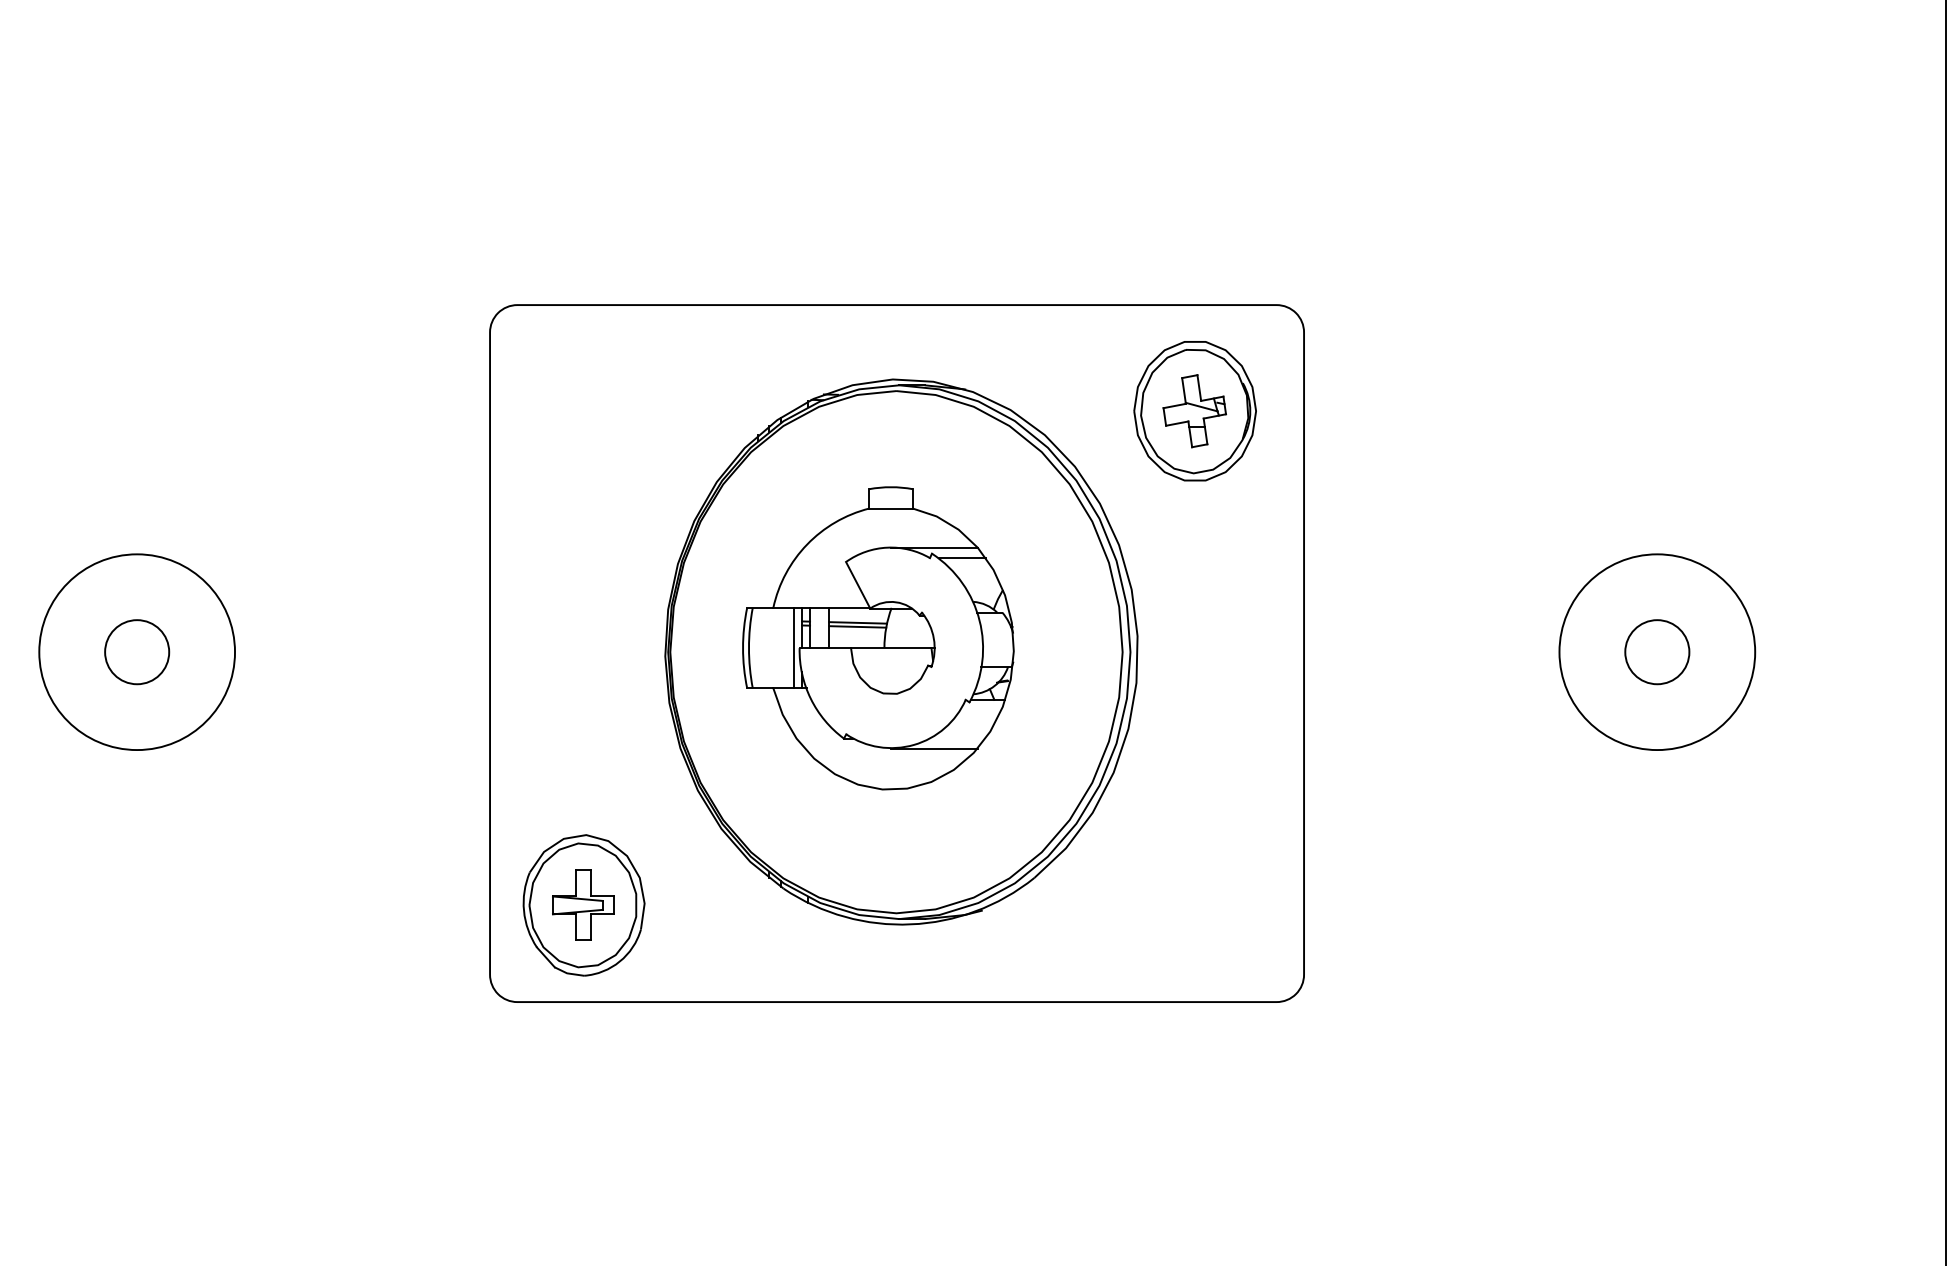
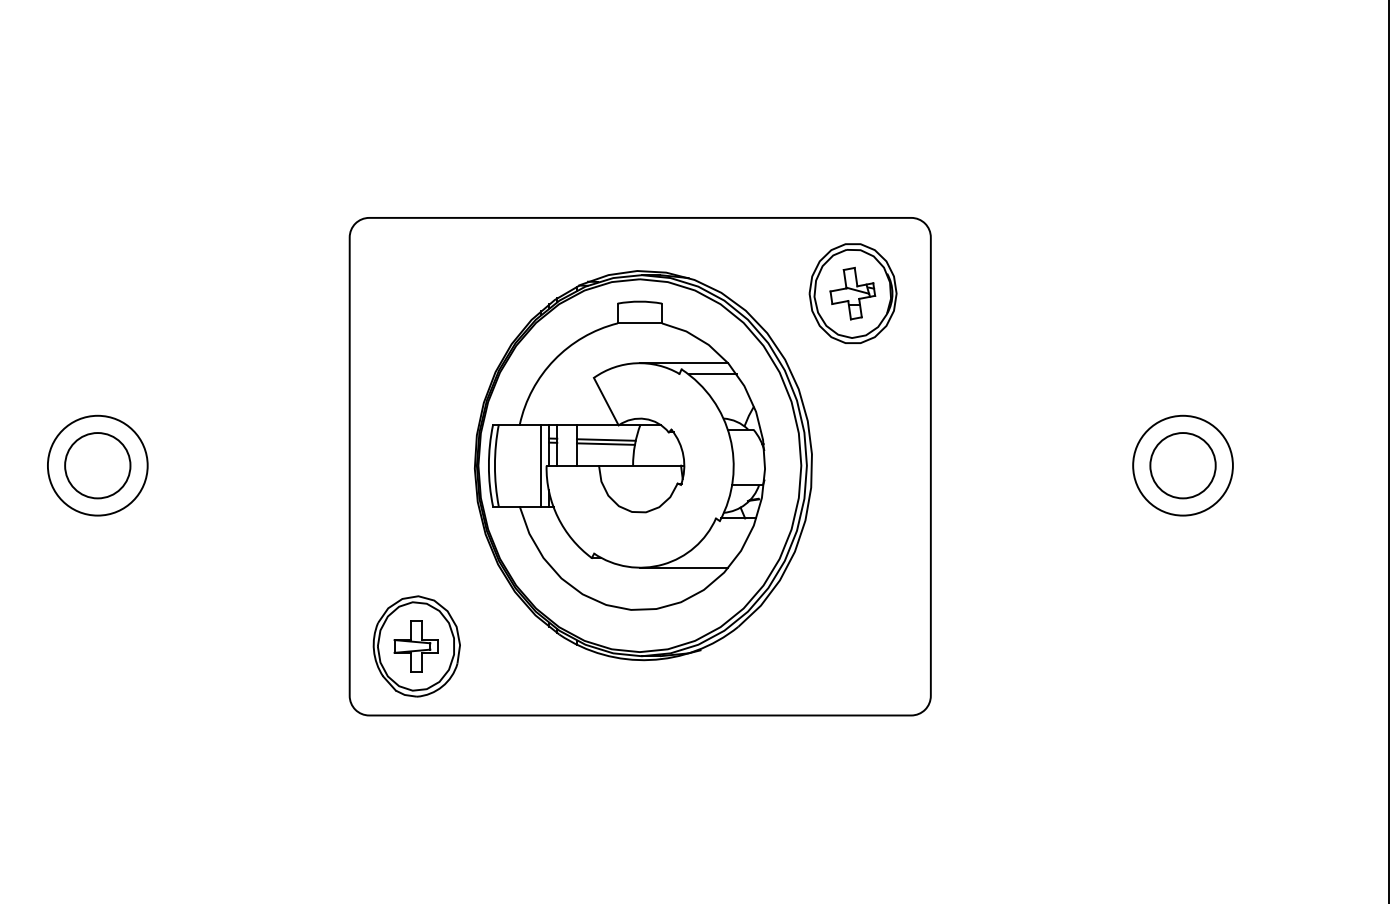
part: (878, 638) -> (627, 455), size x1.43
circle: (136, 651) -> (97, 465), size x1.43
circle: (1657, 651) -> (1183, 465), size x1.43
circle: (137, 652) -> (98, 465), size x0.71
circle: (1657, 652) -> (1183, 465), size x0.71

